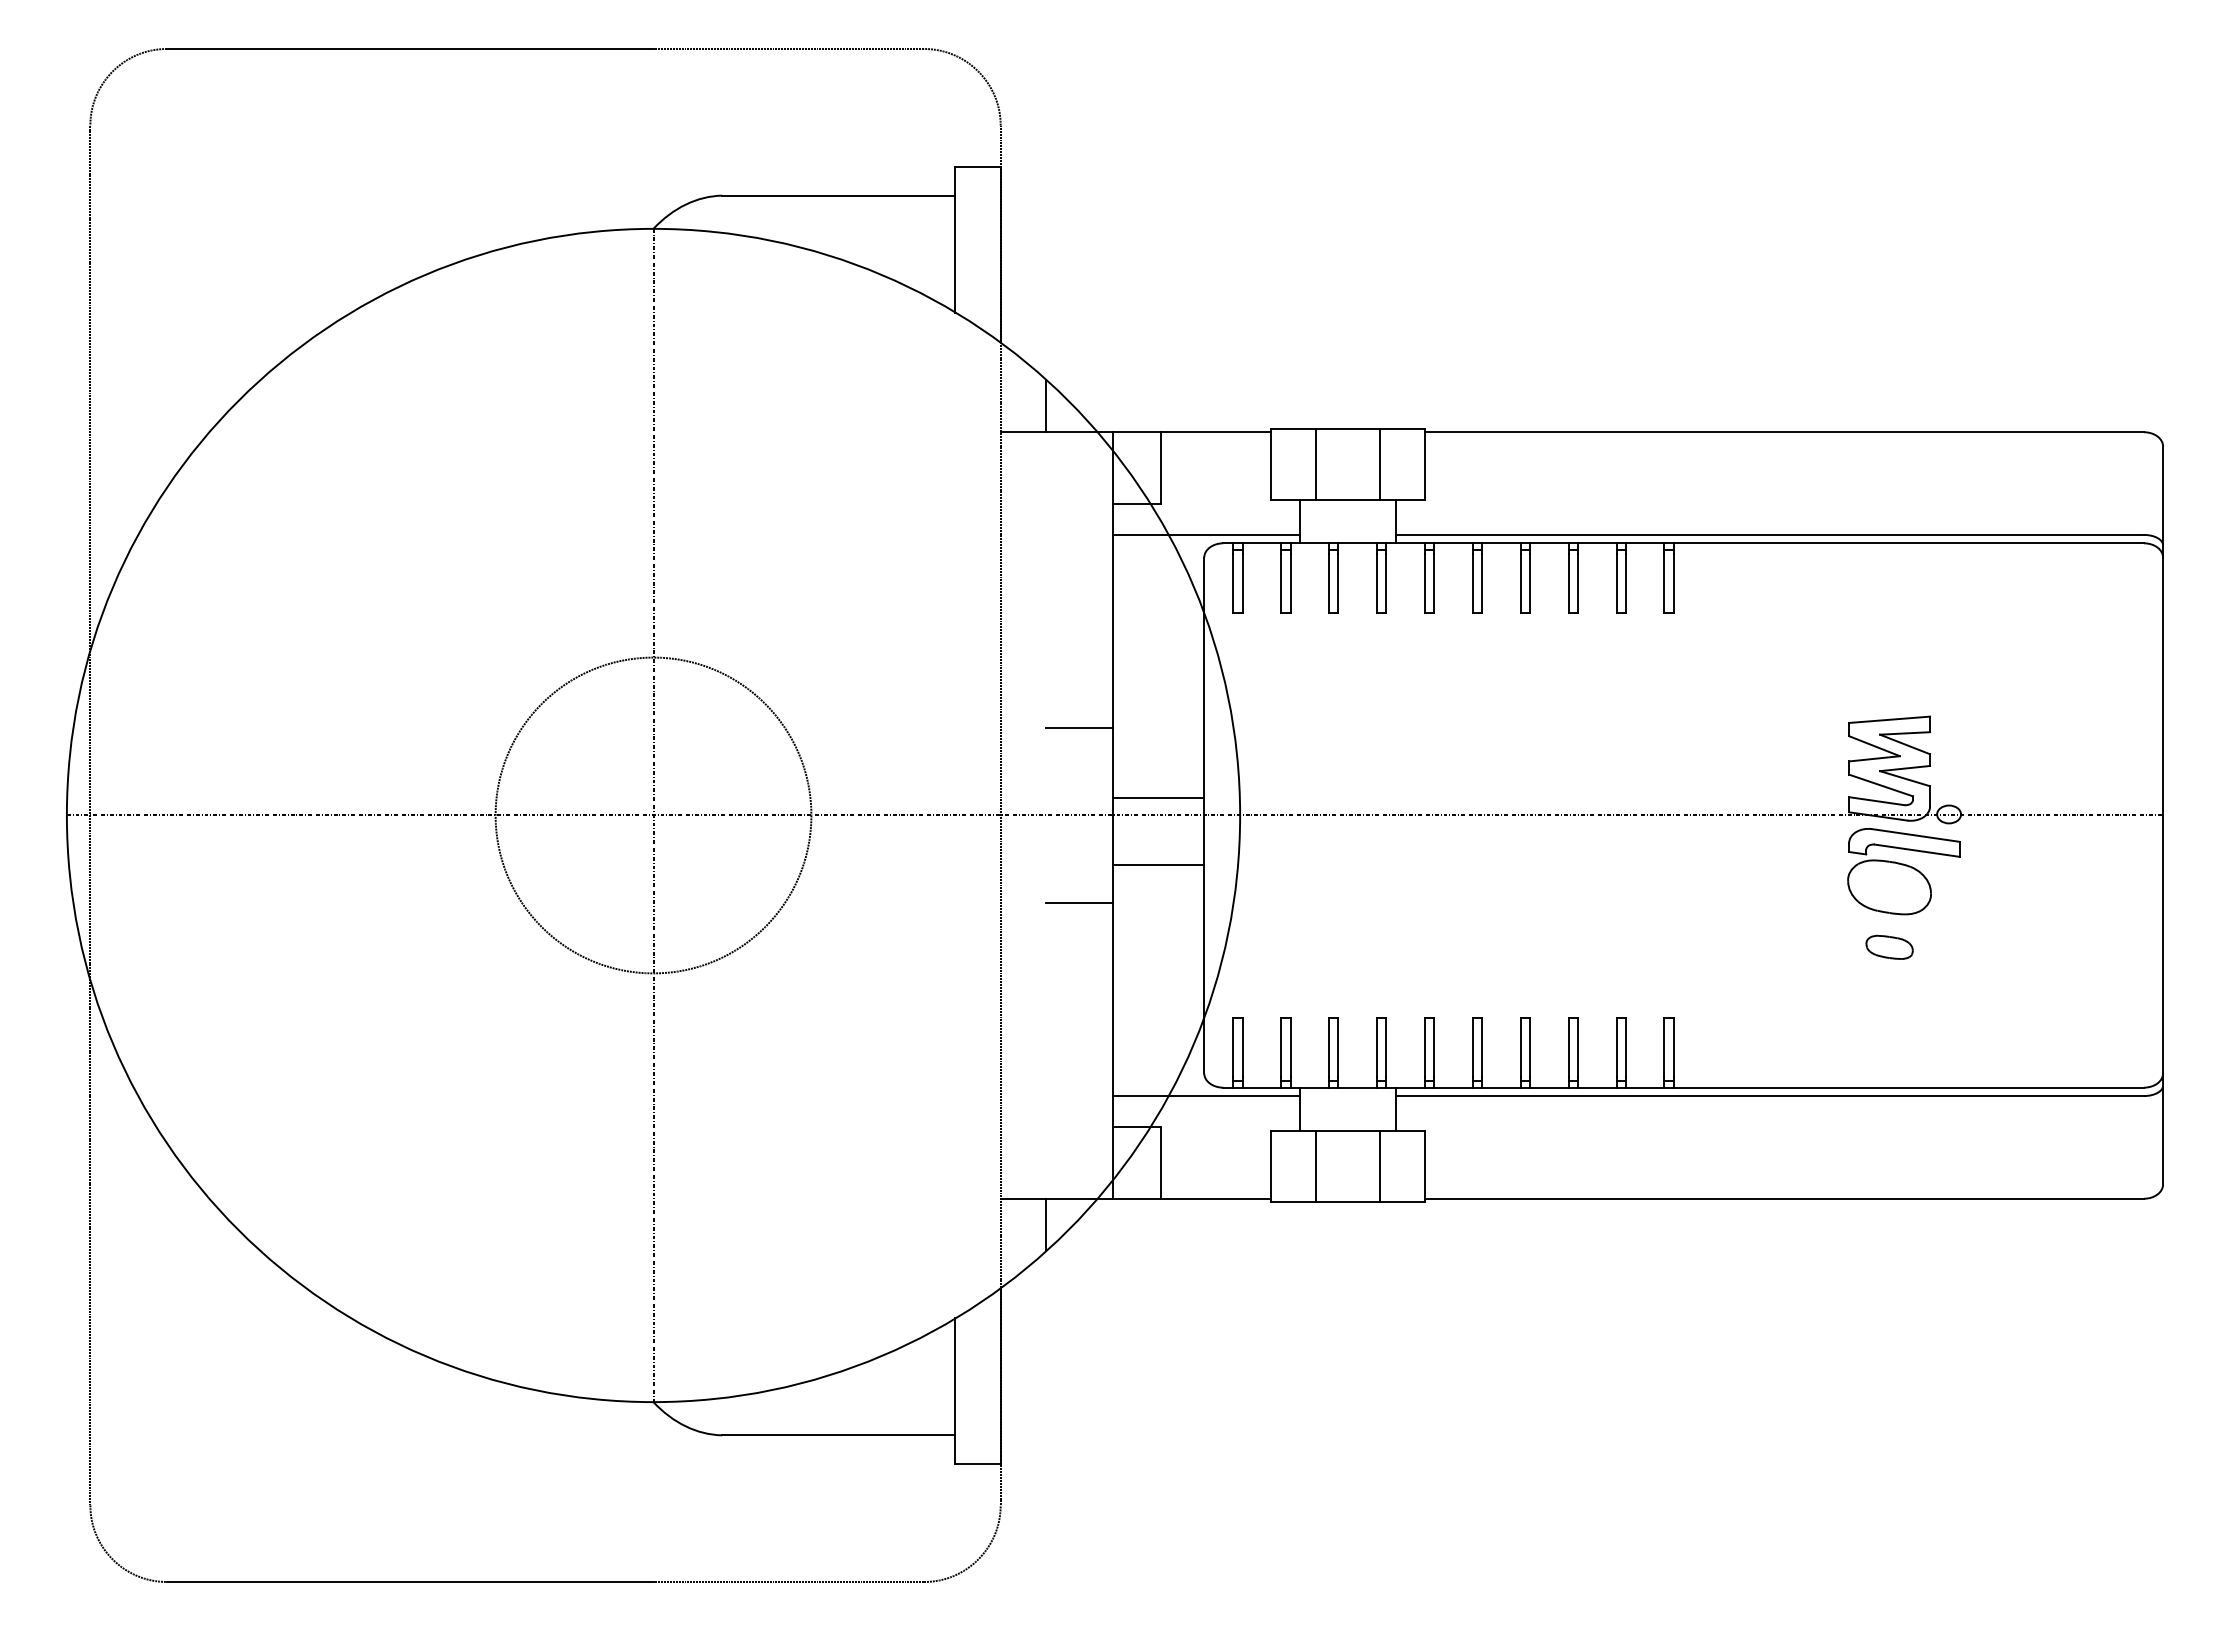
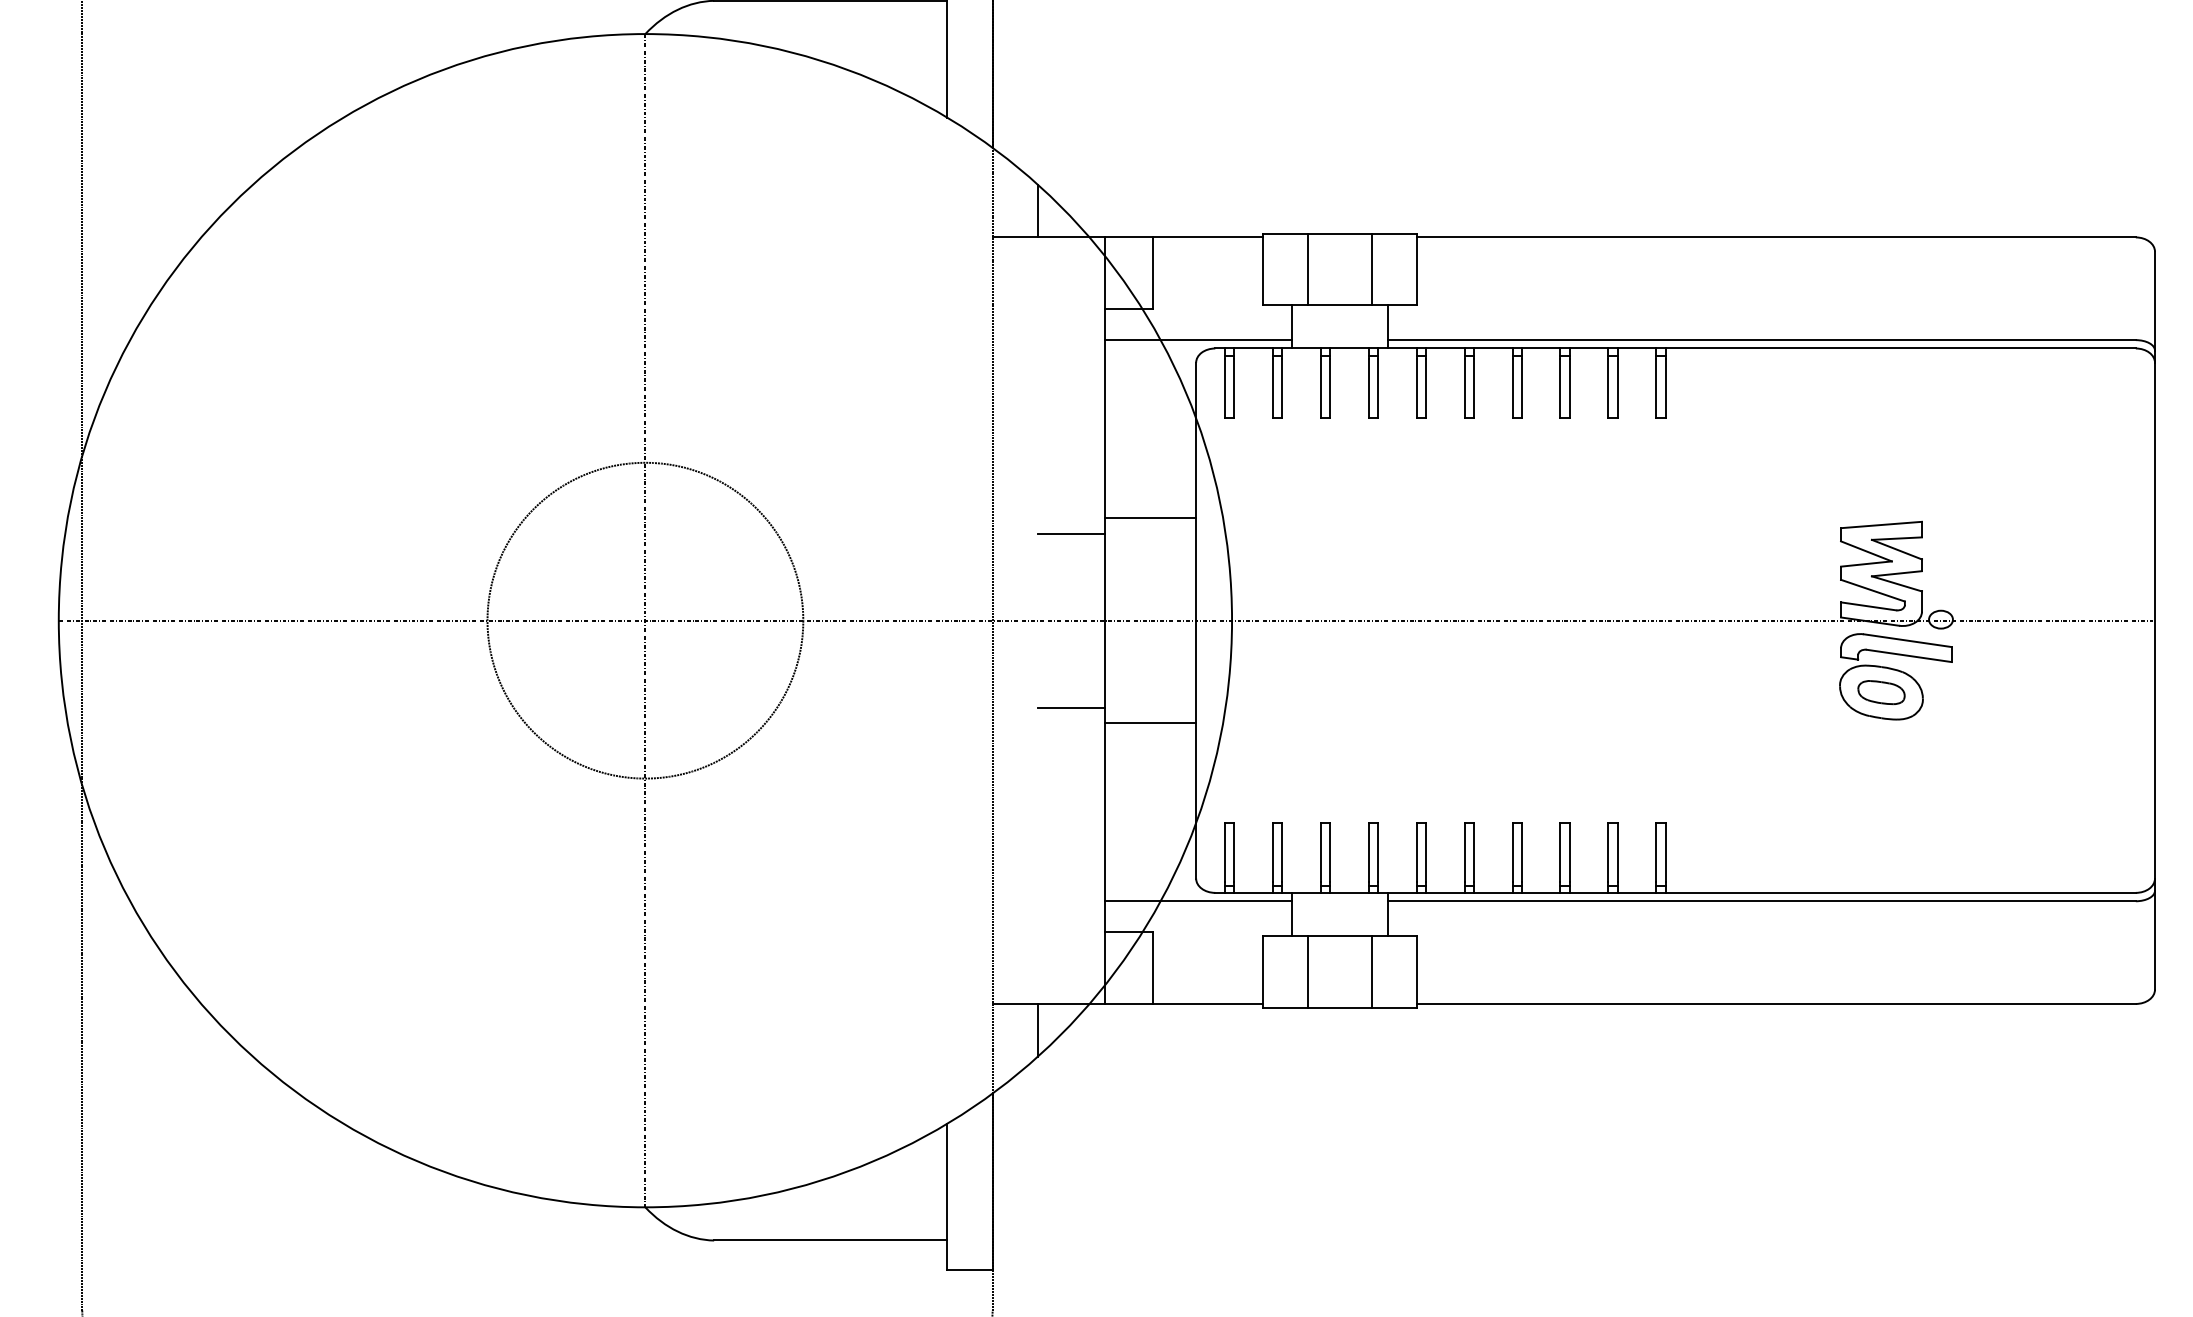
line: (1158, 797) -> (1150, 517), moved
line: (1158, 865) -> (1150, 723), moved
part: (1889, 946) -> (1881, 691), moved

